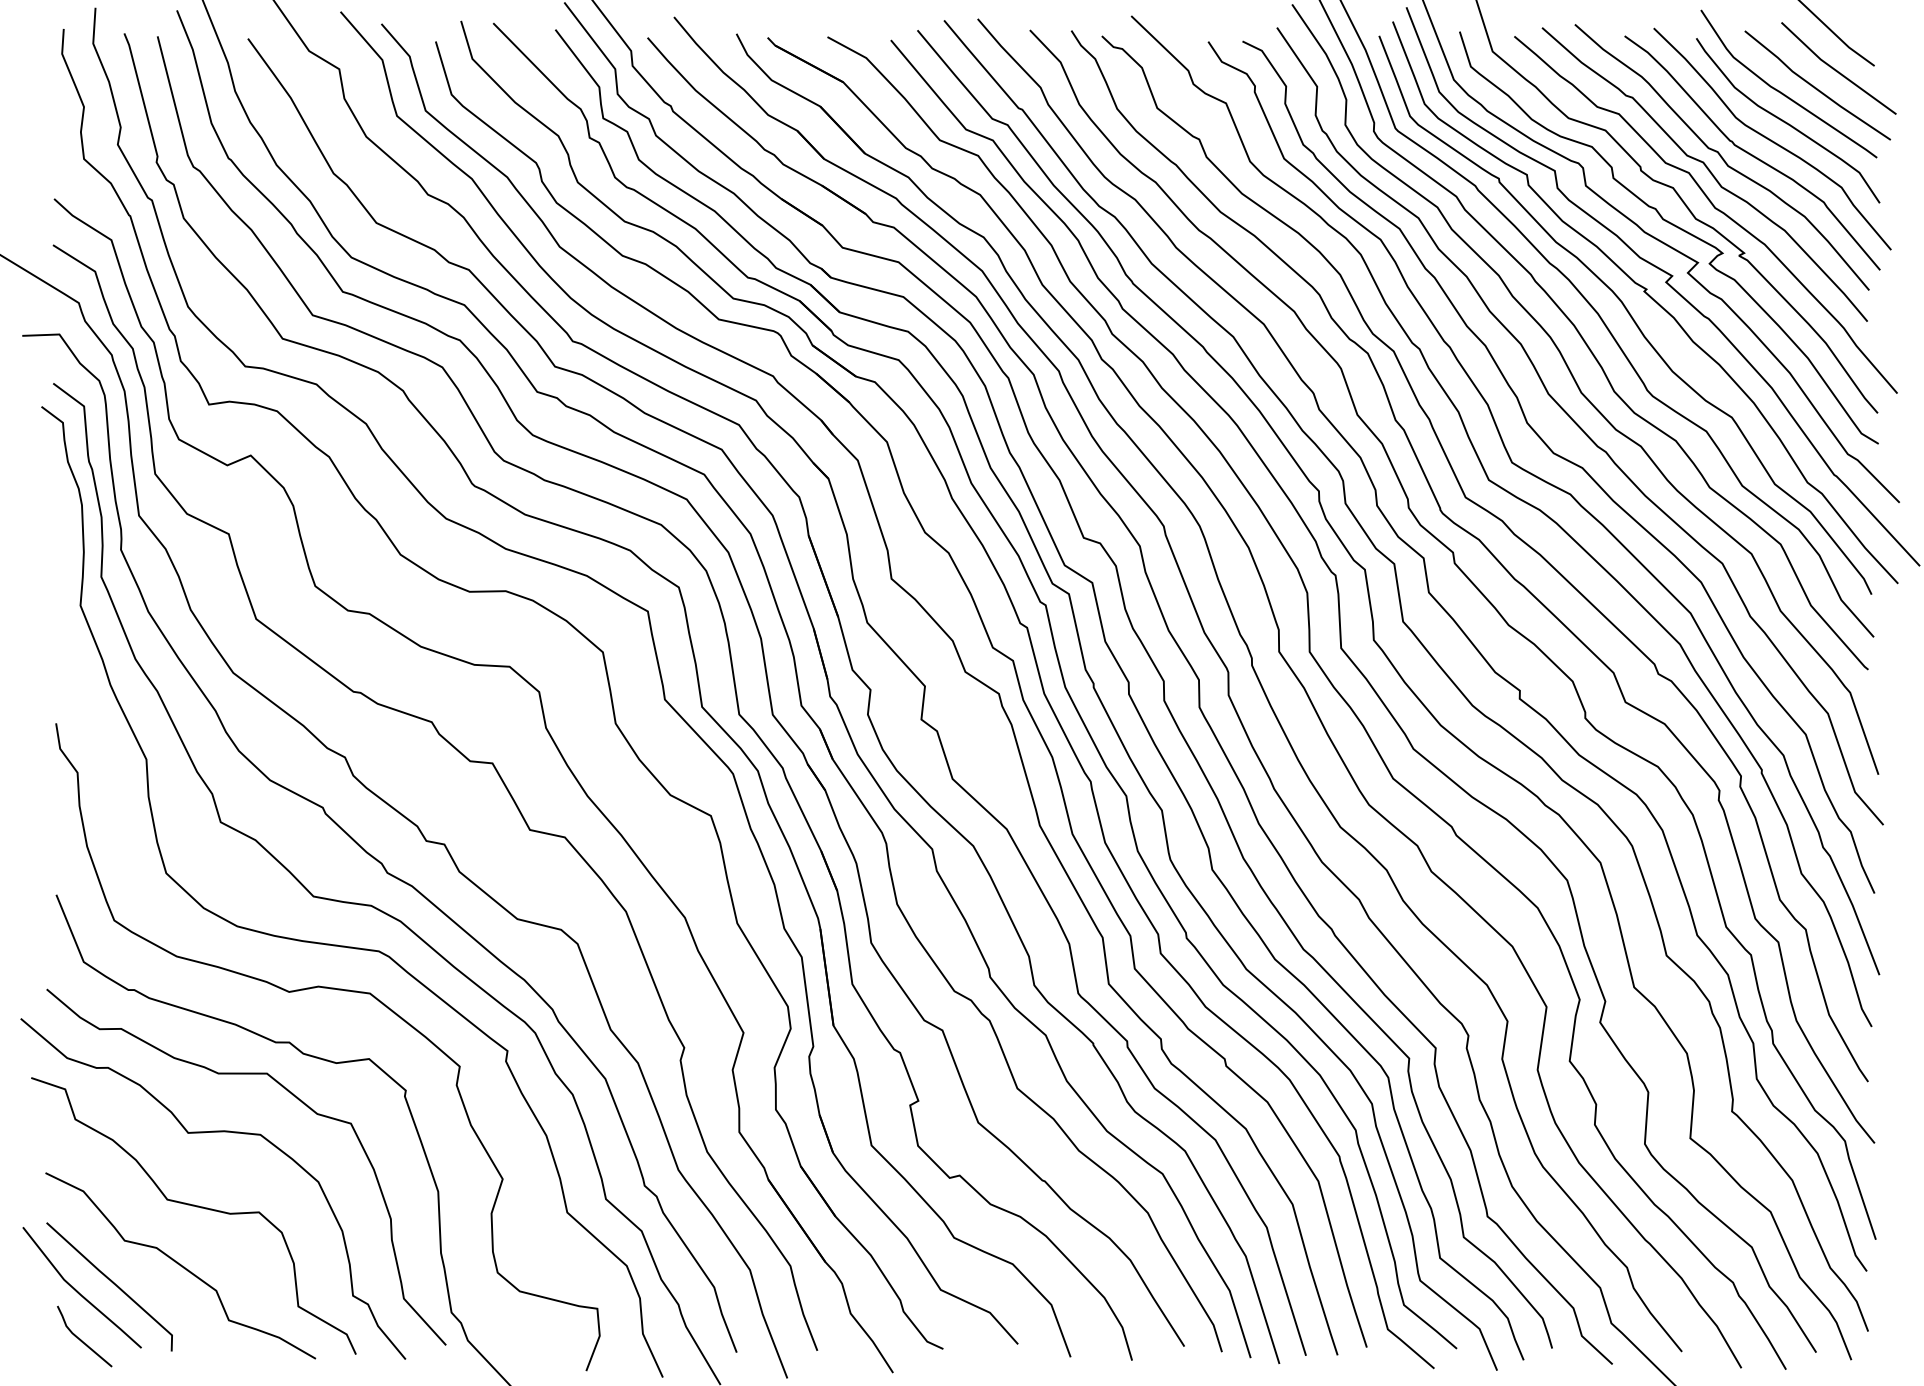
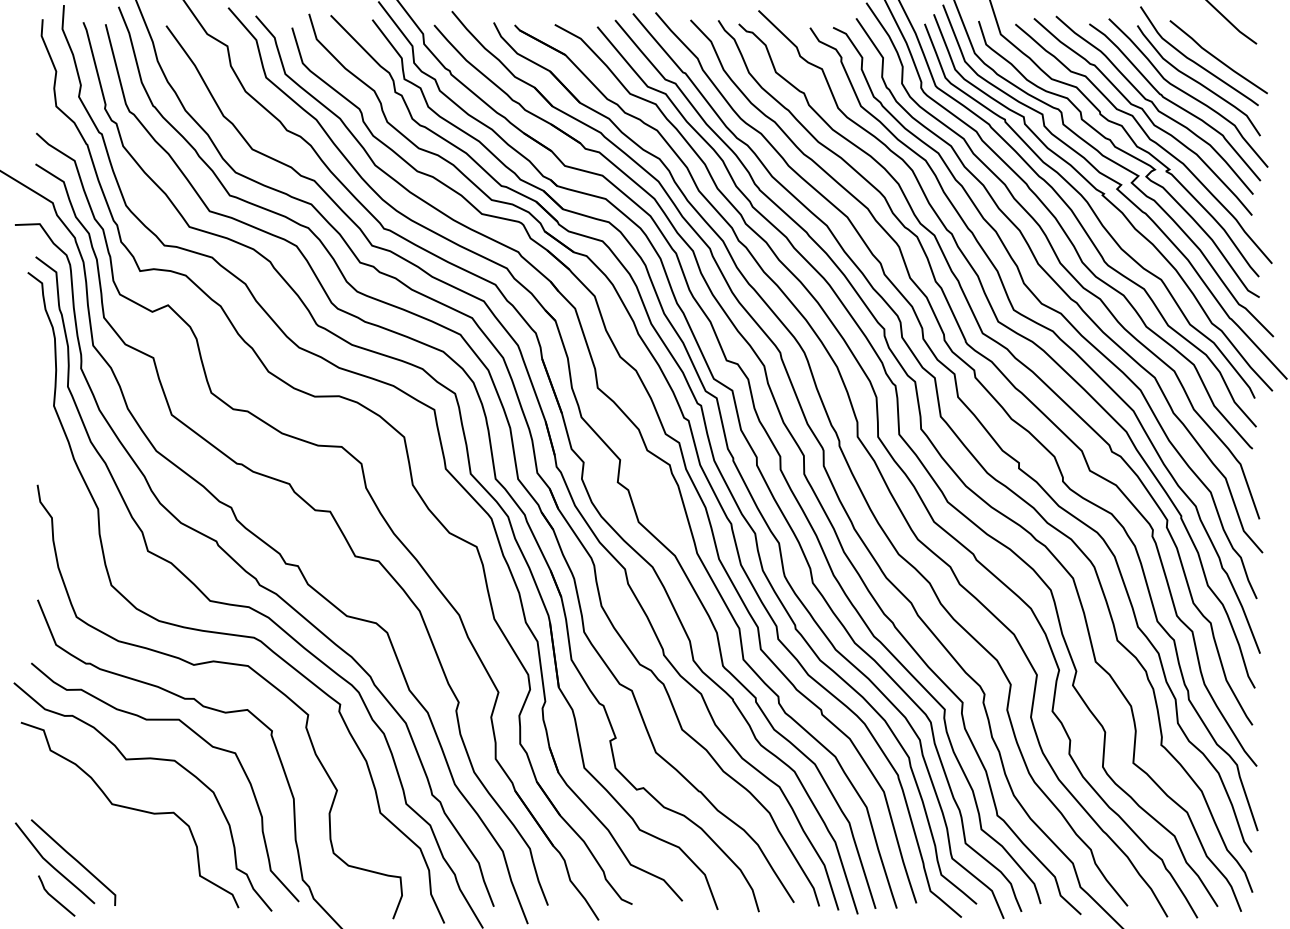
line: (1836, 69) -> (1231, 46), removed
curve: (179, 1265) -> (120, 848), removed

